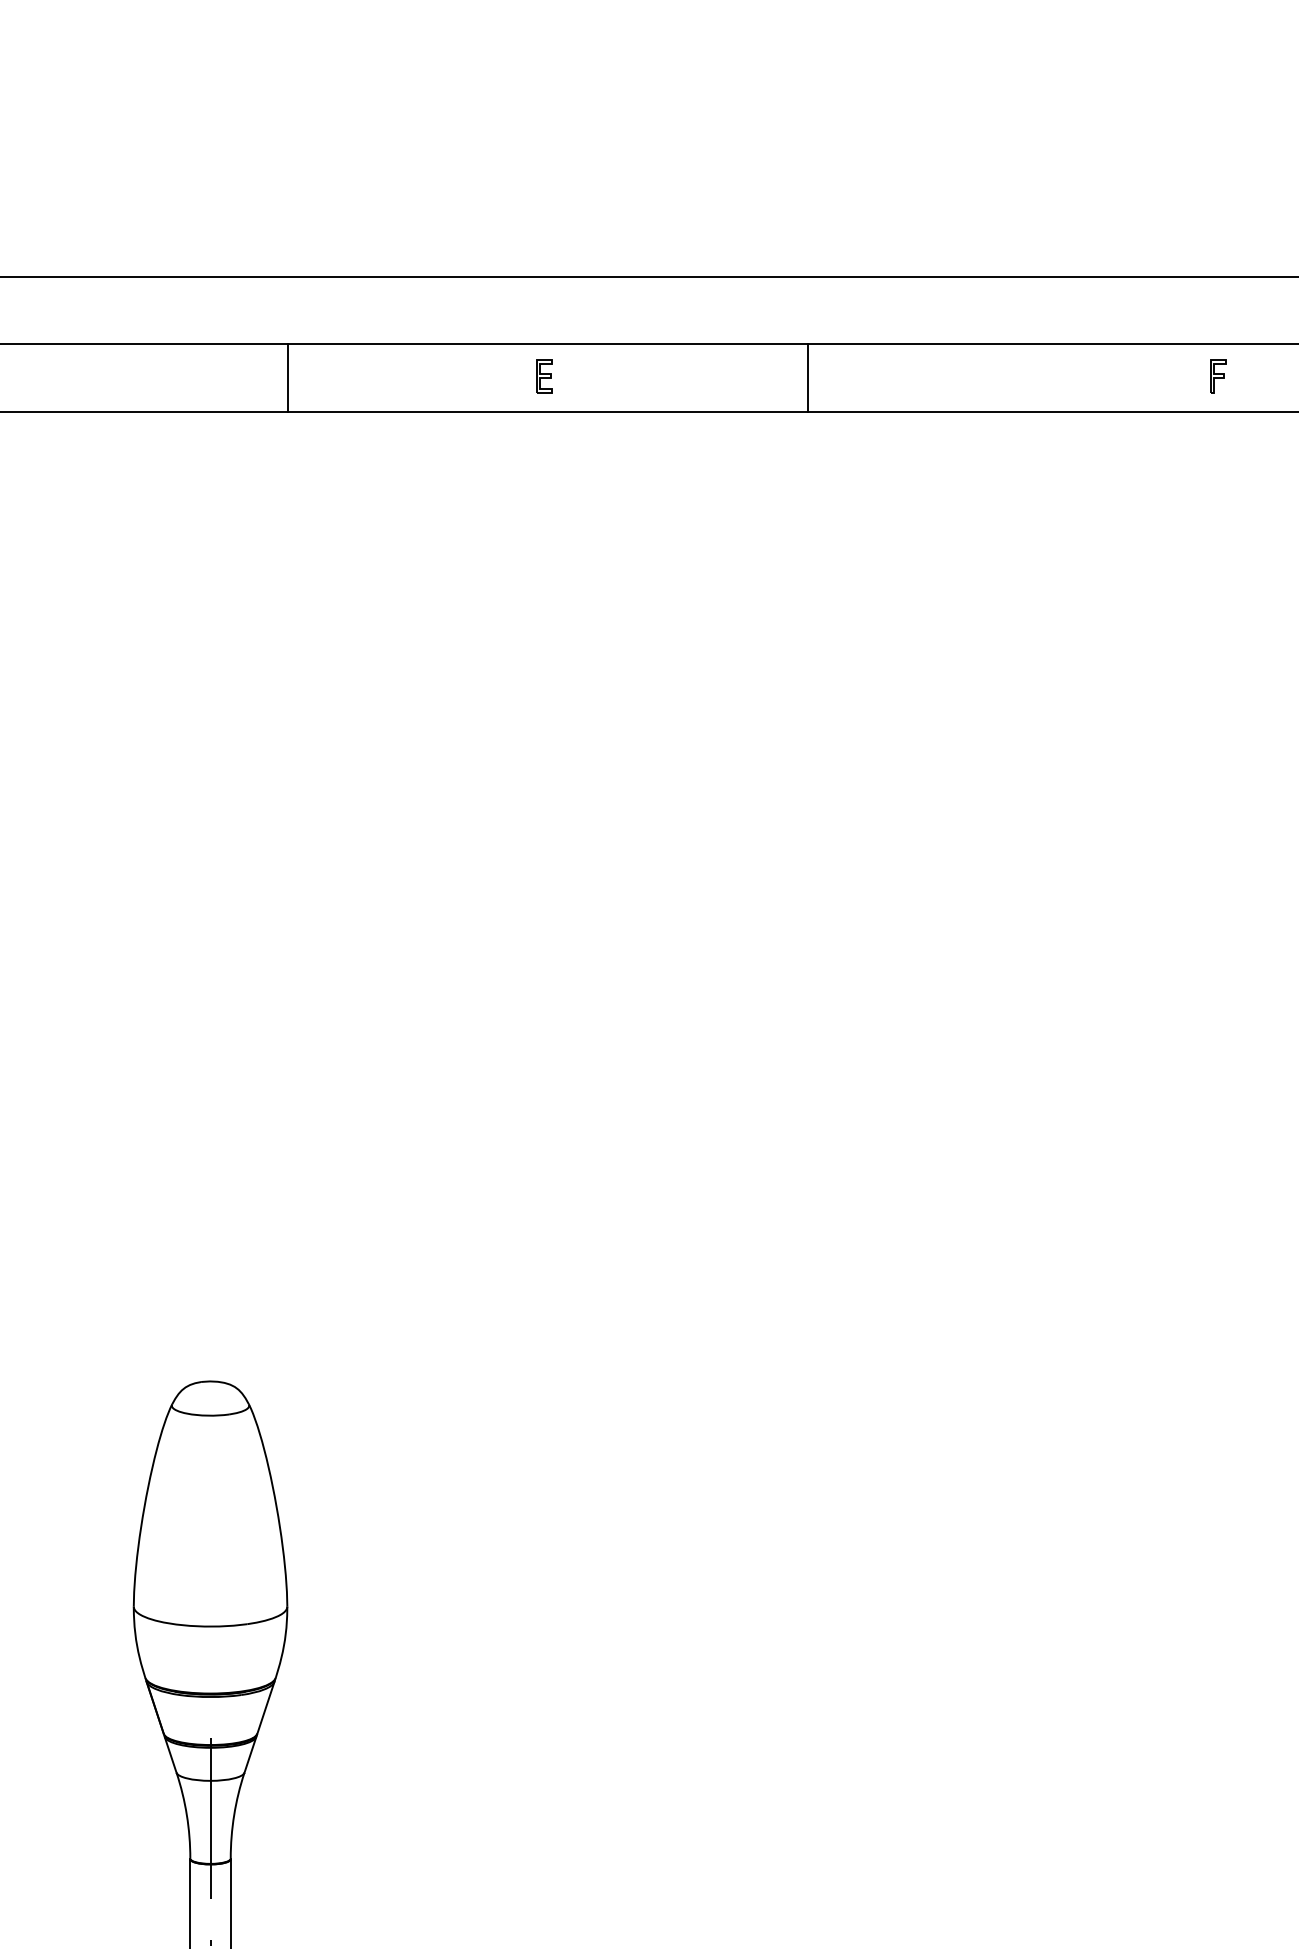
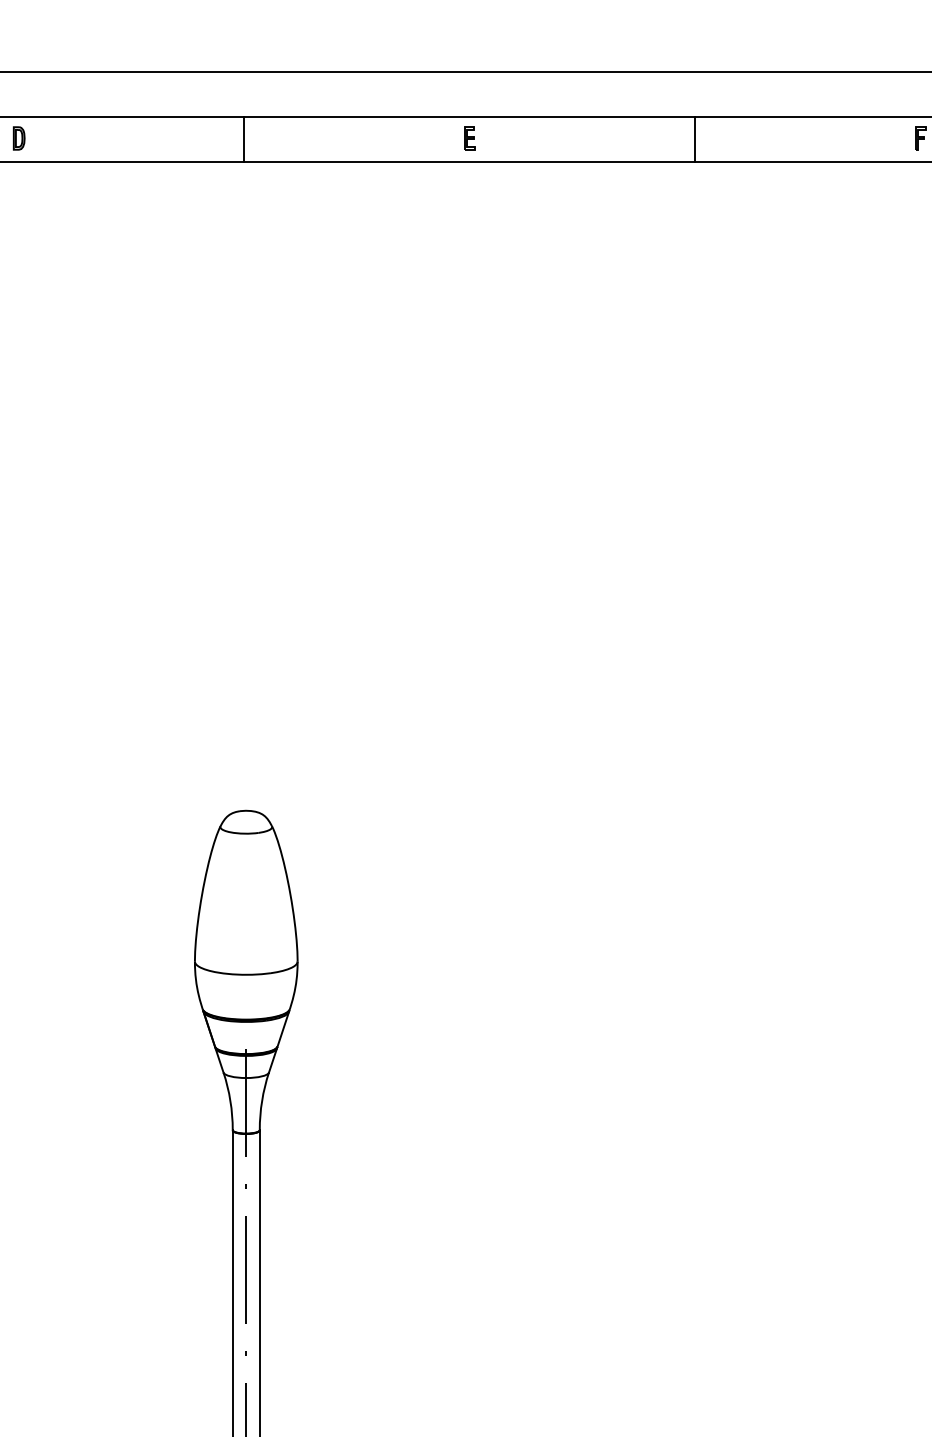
line: (288, 376) -> (244, 138), moved
line: (807, 376) -> (694, 138), moved

